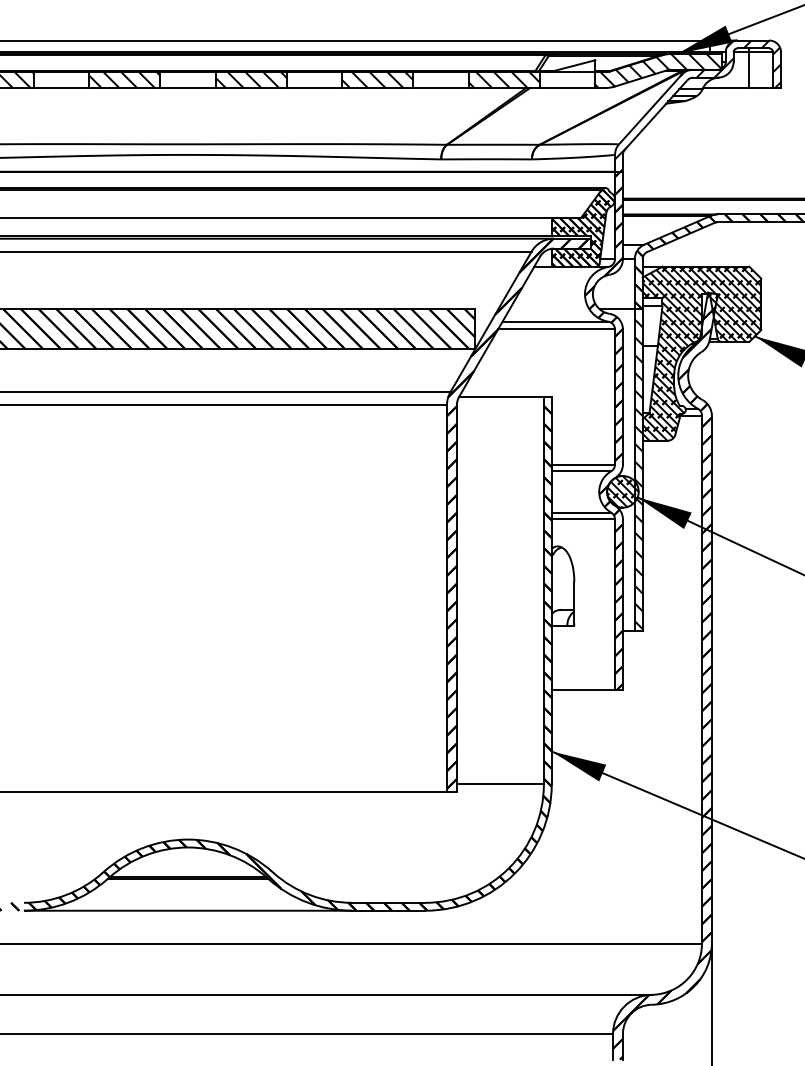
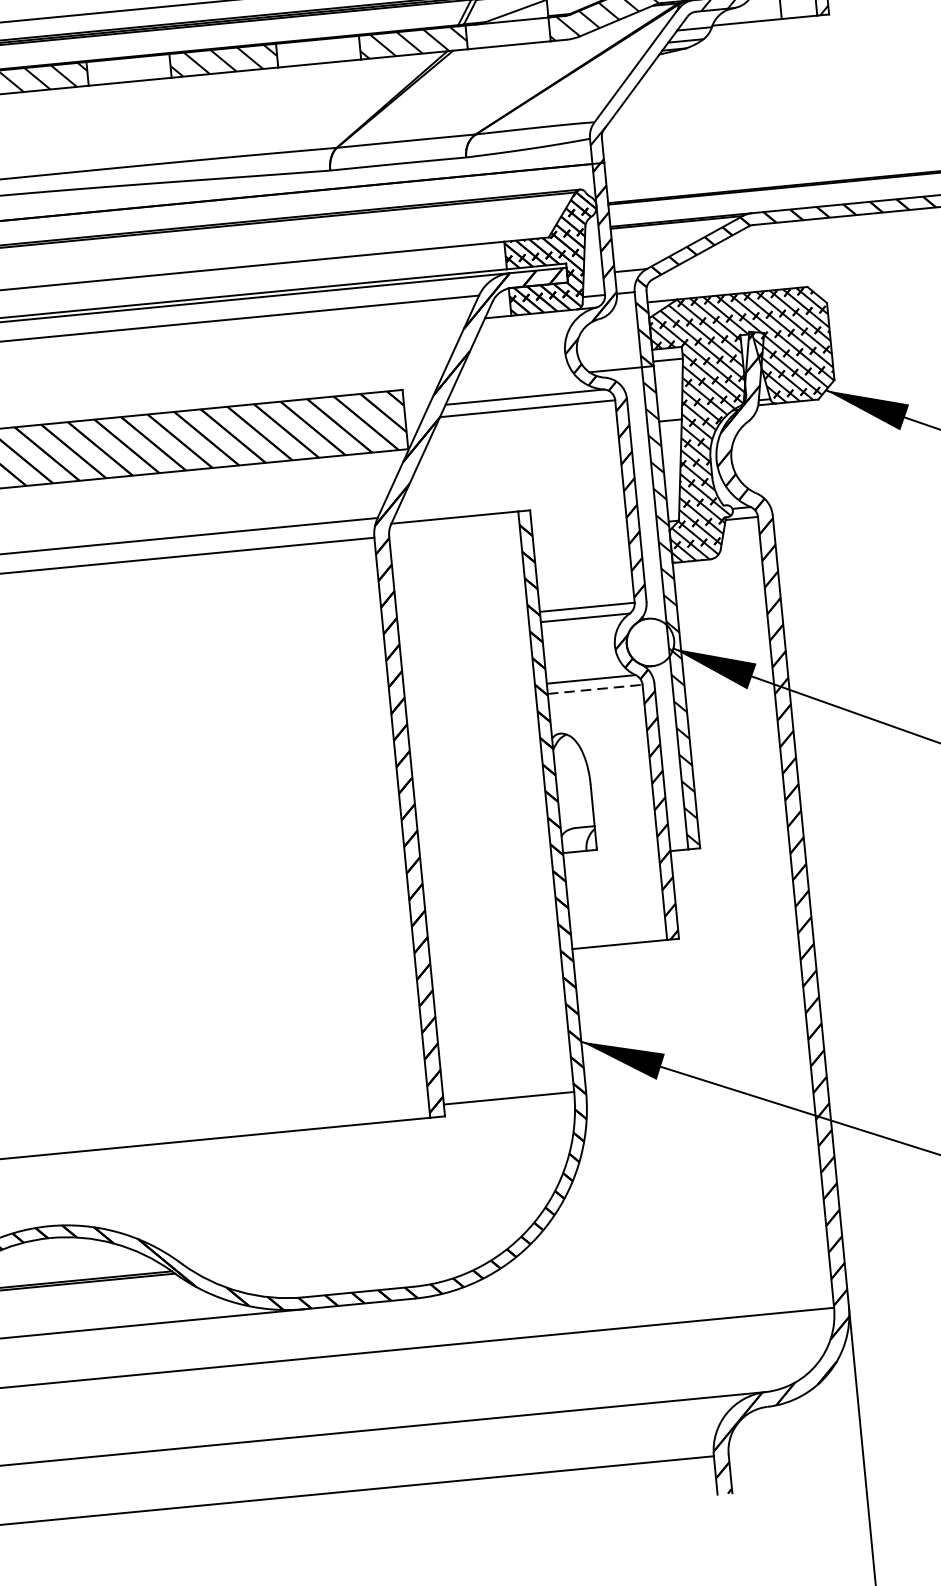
hatch: (622, 491) -> (649, 641), removed
line: (583, 519) -> (595, 689), solid -> dashed

